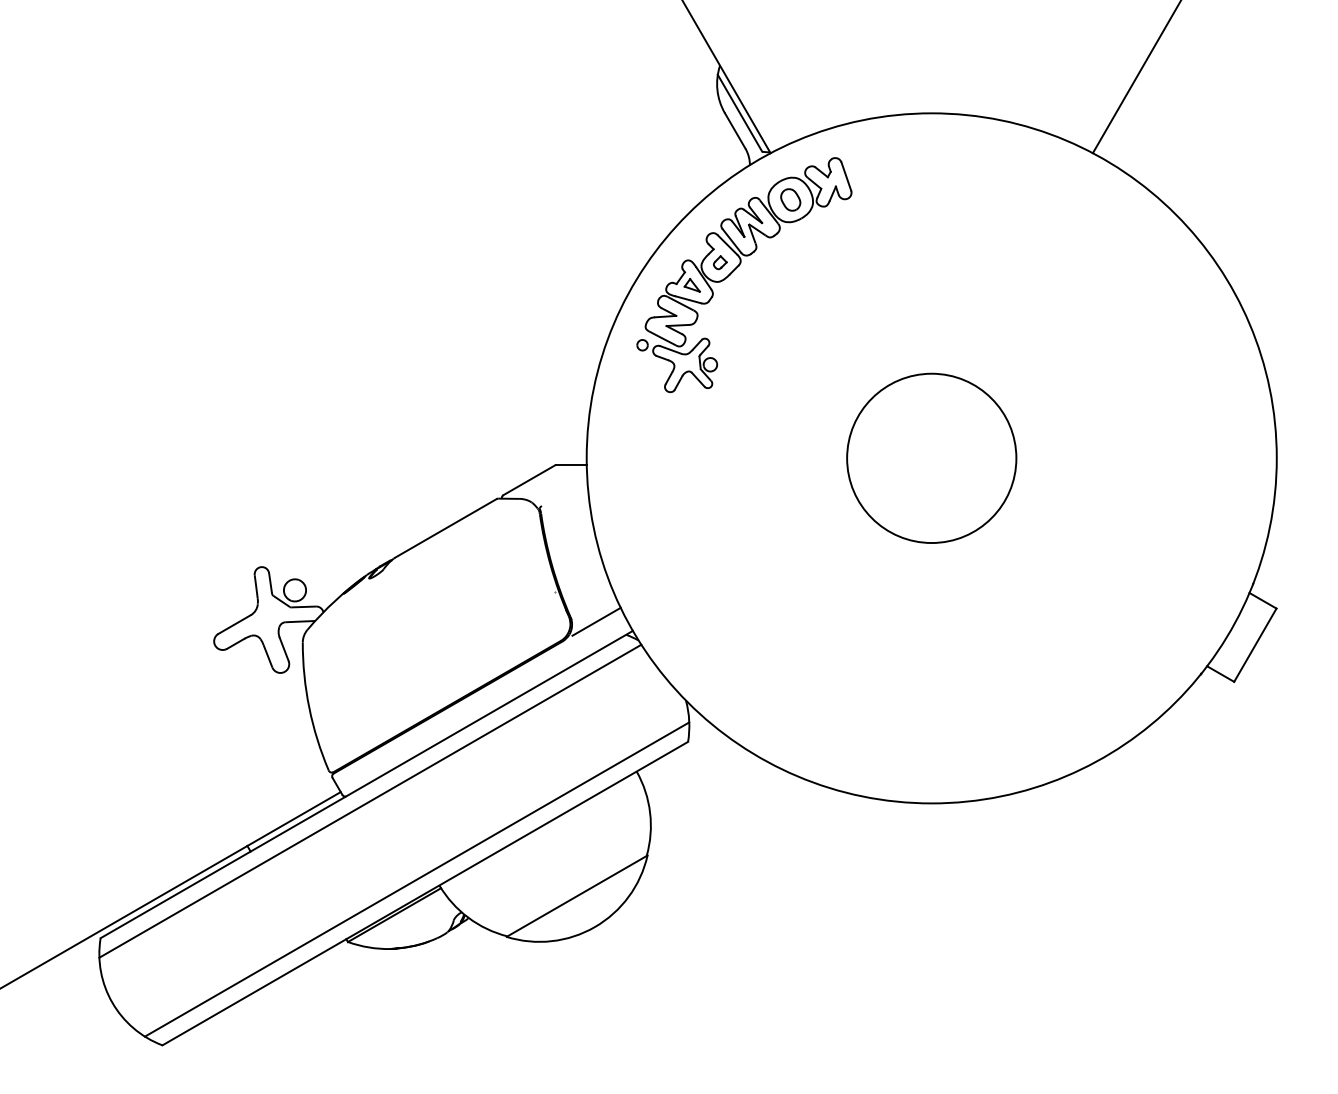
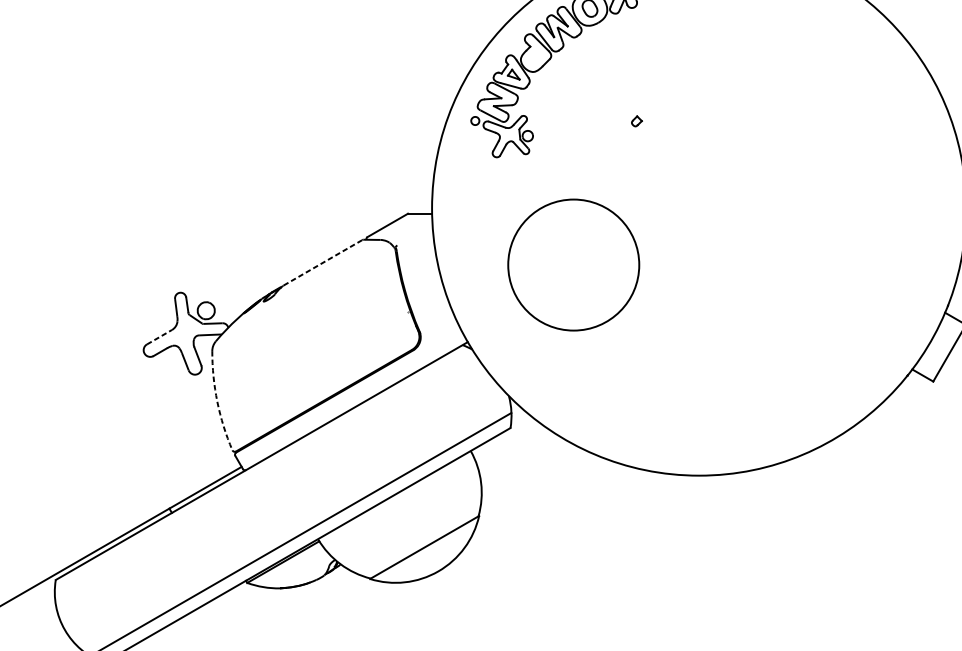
part: (720, 262) -> (637, 121), moved
circle: (931, 457) -> (573, 264), moved
line: (445, 528) -> (322, 262), solid -> dashed
line: (596, 621) -> (439, 334), removed
line: (234, 624) -> (159, 337), solid -> dashed
arc: (309, 707) -> (217, 401), solid -> dashed
line: (370, 800) -> (264, 473), removed

